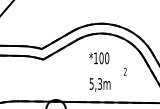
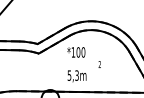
text: (107, 71) -> (83, 64), moved

